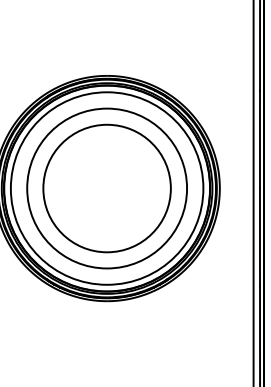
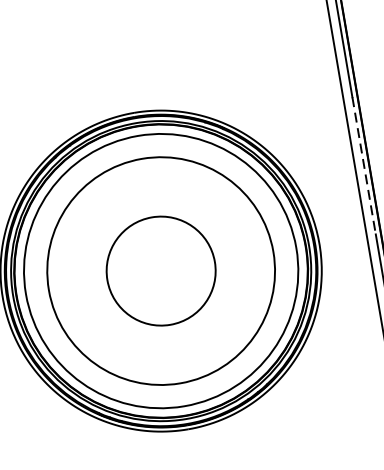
line: (259, 139) -> (363, 165), solid -> dashed
circle: (106, 188) -> (160, 271), size x0.6

